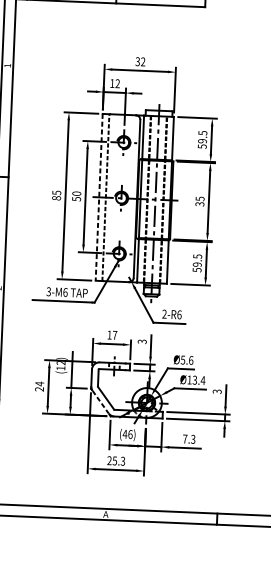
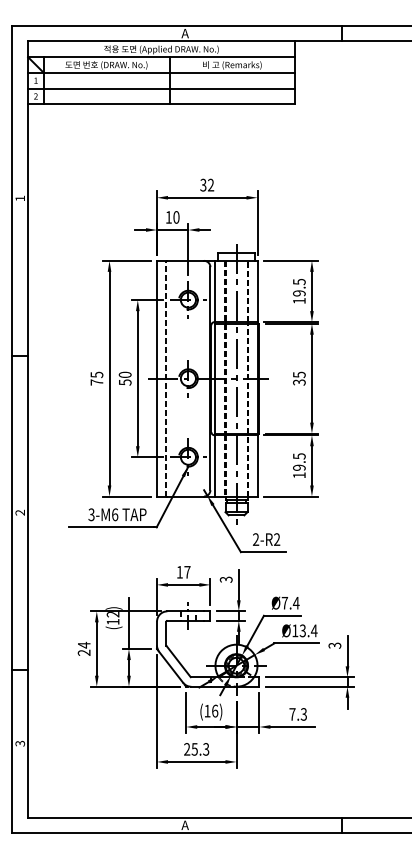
text: (117, 83) -> (176, 217), 12 -> 10
text: (202, 146) -> (299, 301), 59.5 -> 19.5
line: (99, 197) -> (157, 378), dashed -> solid
text: (56, 198) -> (96, 382), 85 -> 75
text: (197, 270) -> (299, 475), 59.5 -> 19.5
text: (179, 314) -> (277, 539), 2-R6 -> 2-R2
text: (187, 359) -> (290, 602), Ø5.6 -> Ø7.4
line: (100, 402) -> (171, 667), dashed -> solid
text: (125, 434) -> (207, 711), (46) -> (16)

